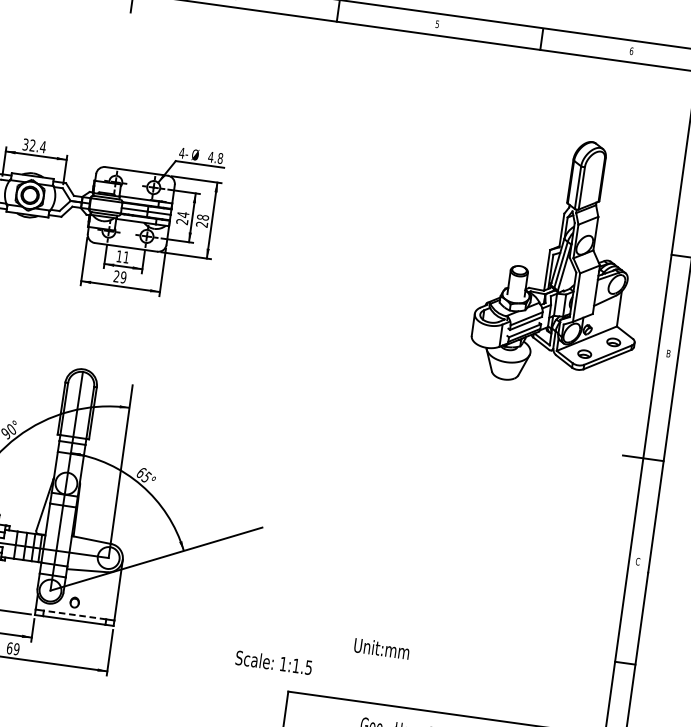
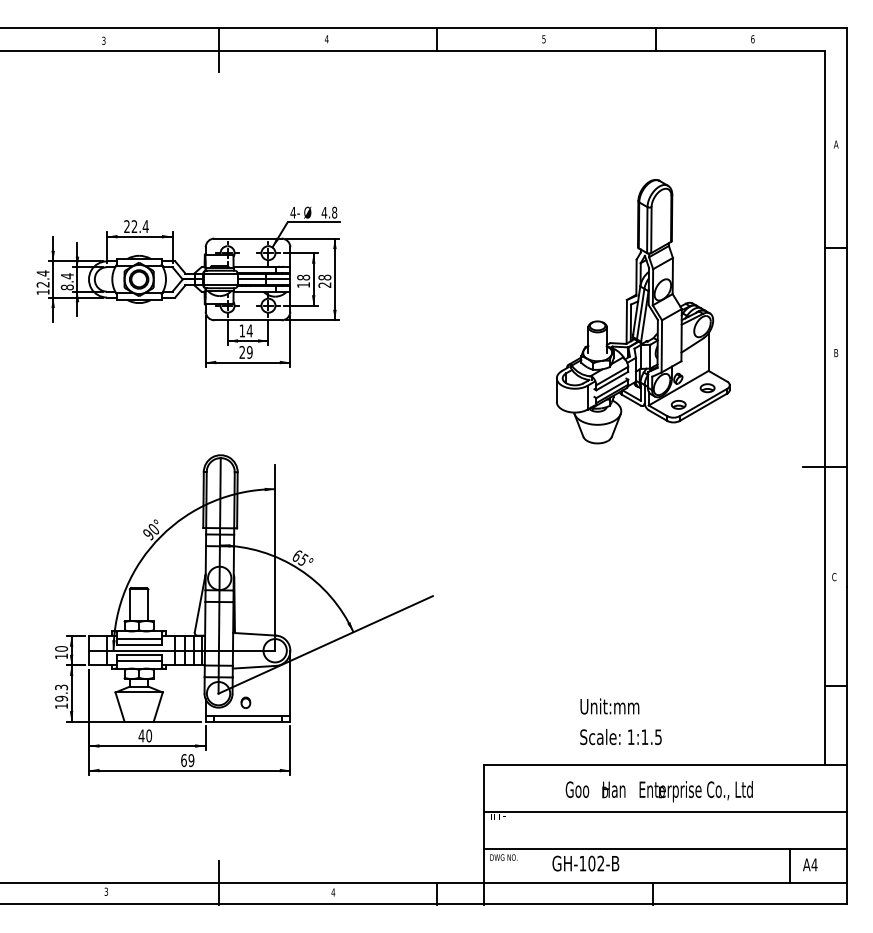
text: (25, 144) -> (126, 226), 32.4 -> 22.4
text: (182, 217) -> (303, 280), 24 -> 18
text: (126, 257) -> (249, 330), 11 -> 14
part: (564, 262) -> (643, 311), moved
line: (75, 614) -> (248, 715), dashed -> solid
text: (381, 648) -> (609, 706), moved
text: (273, 663) -> (620, 737), moved

